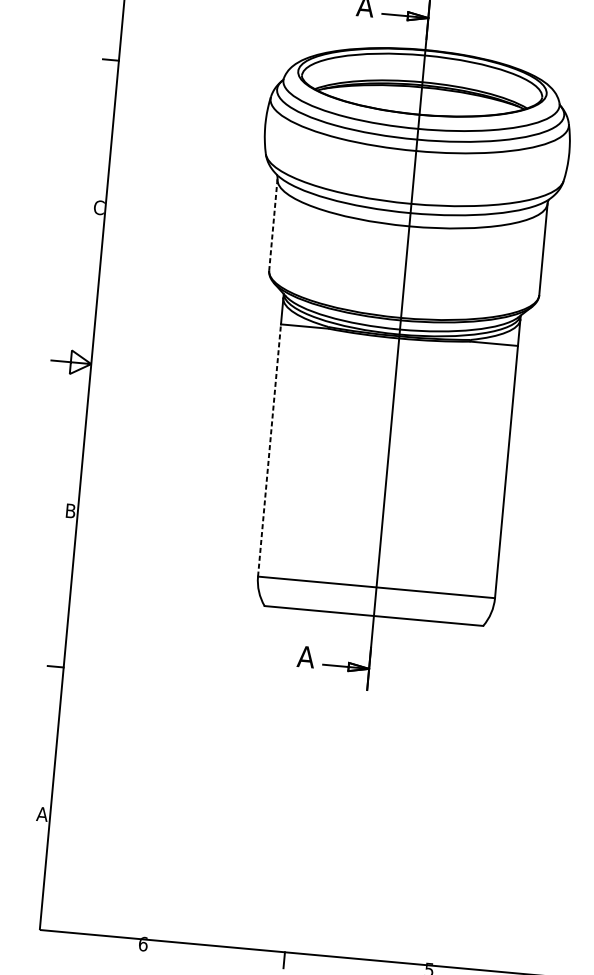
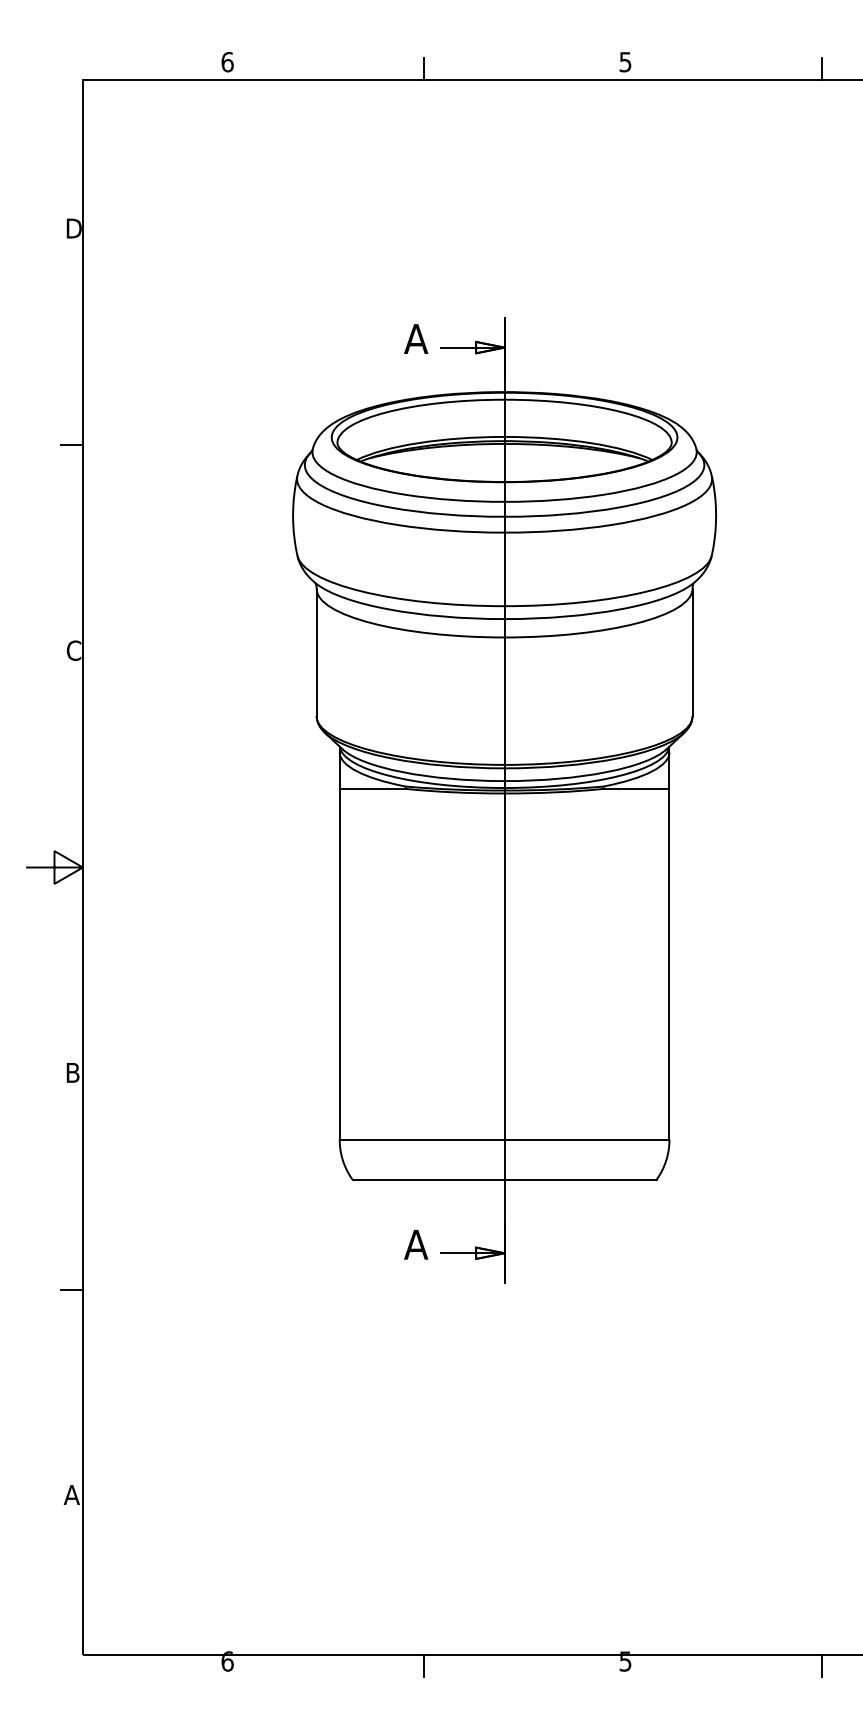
line: (273, 224) -> (316, 652), dashed -> solid
line: (269, 449) -> (339, 963), dashed -> solid

